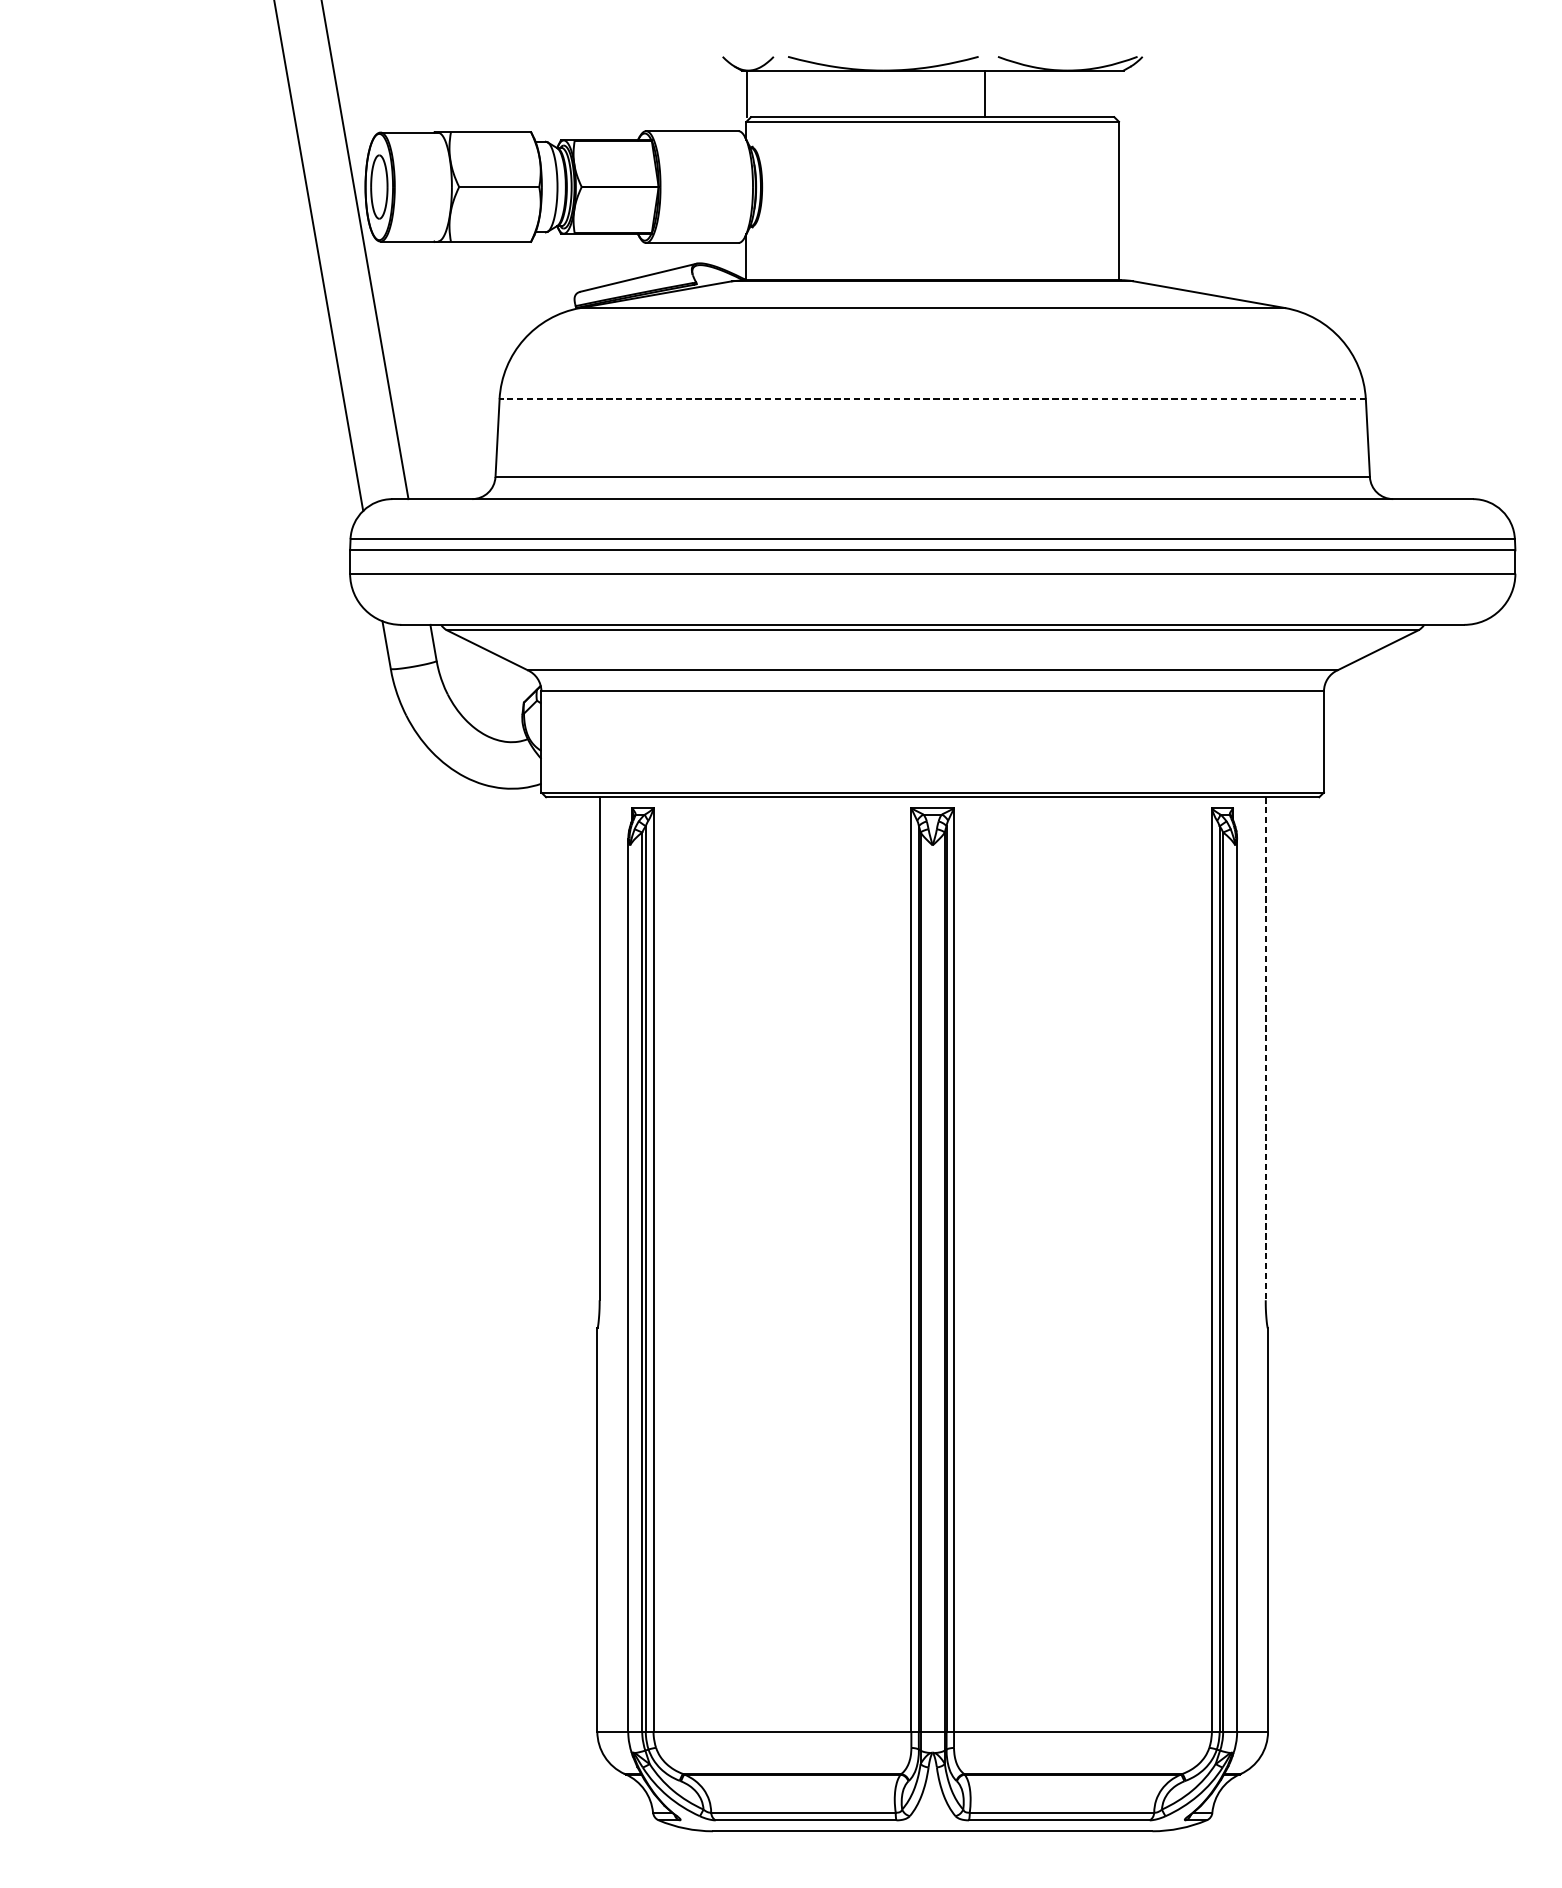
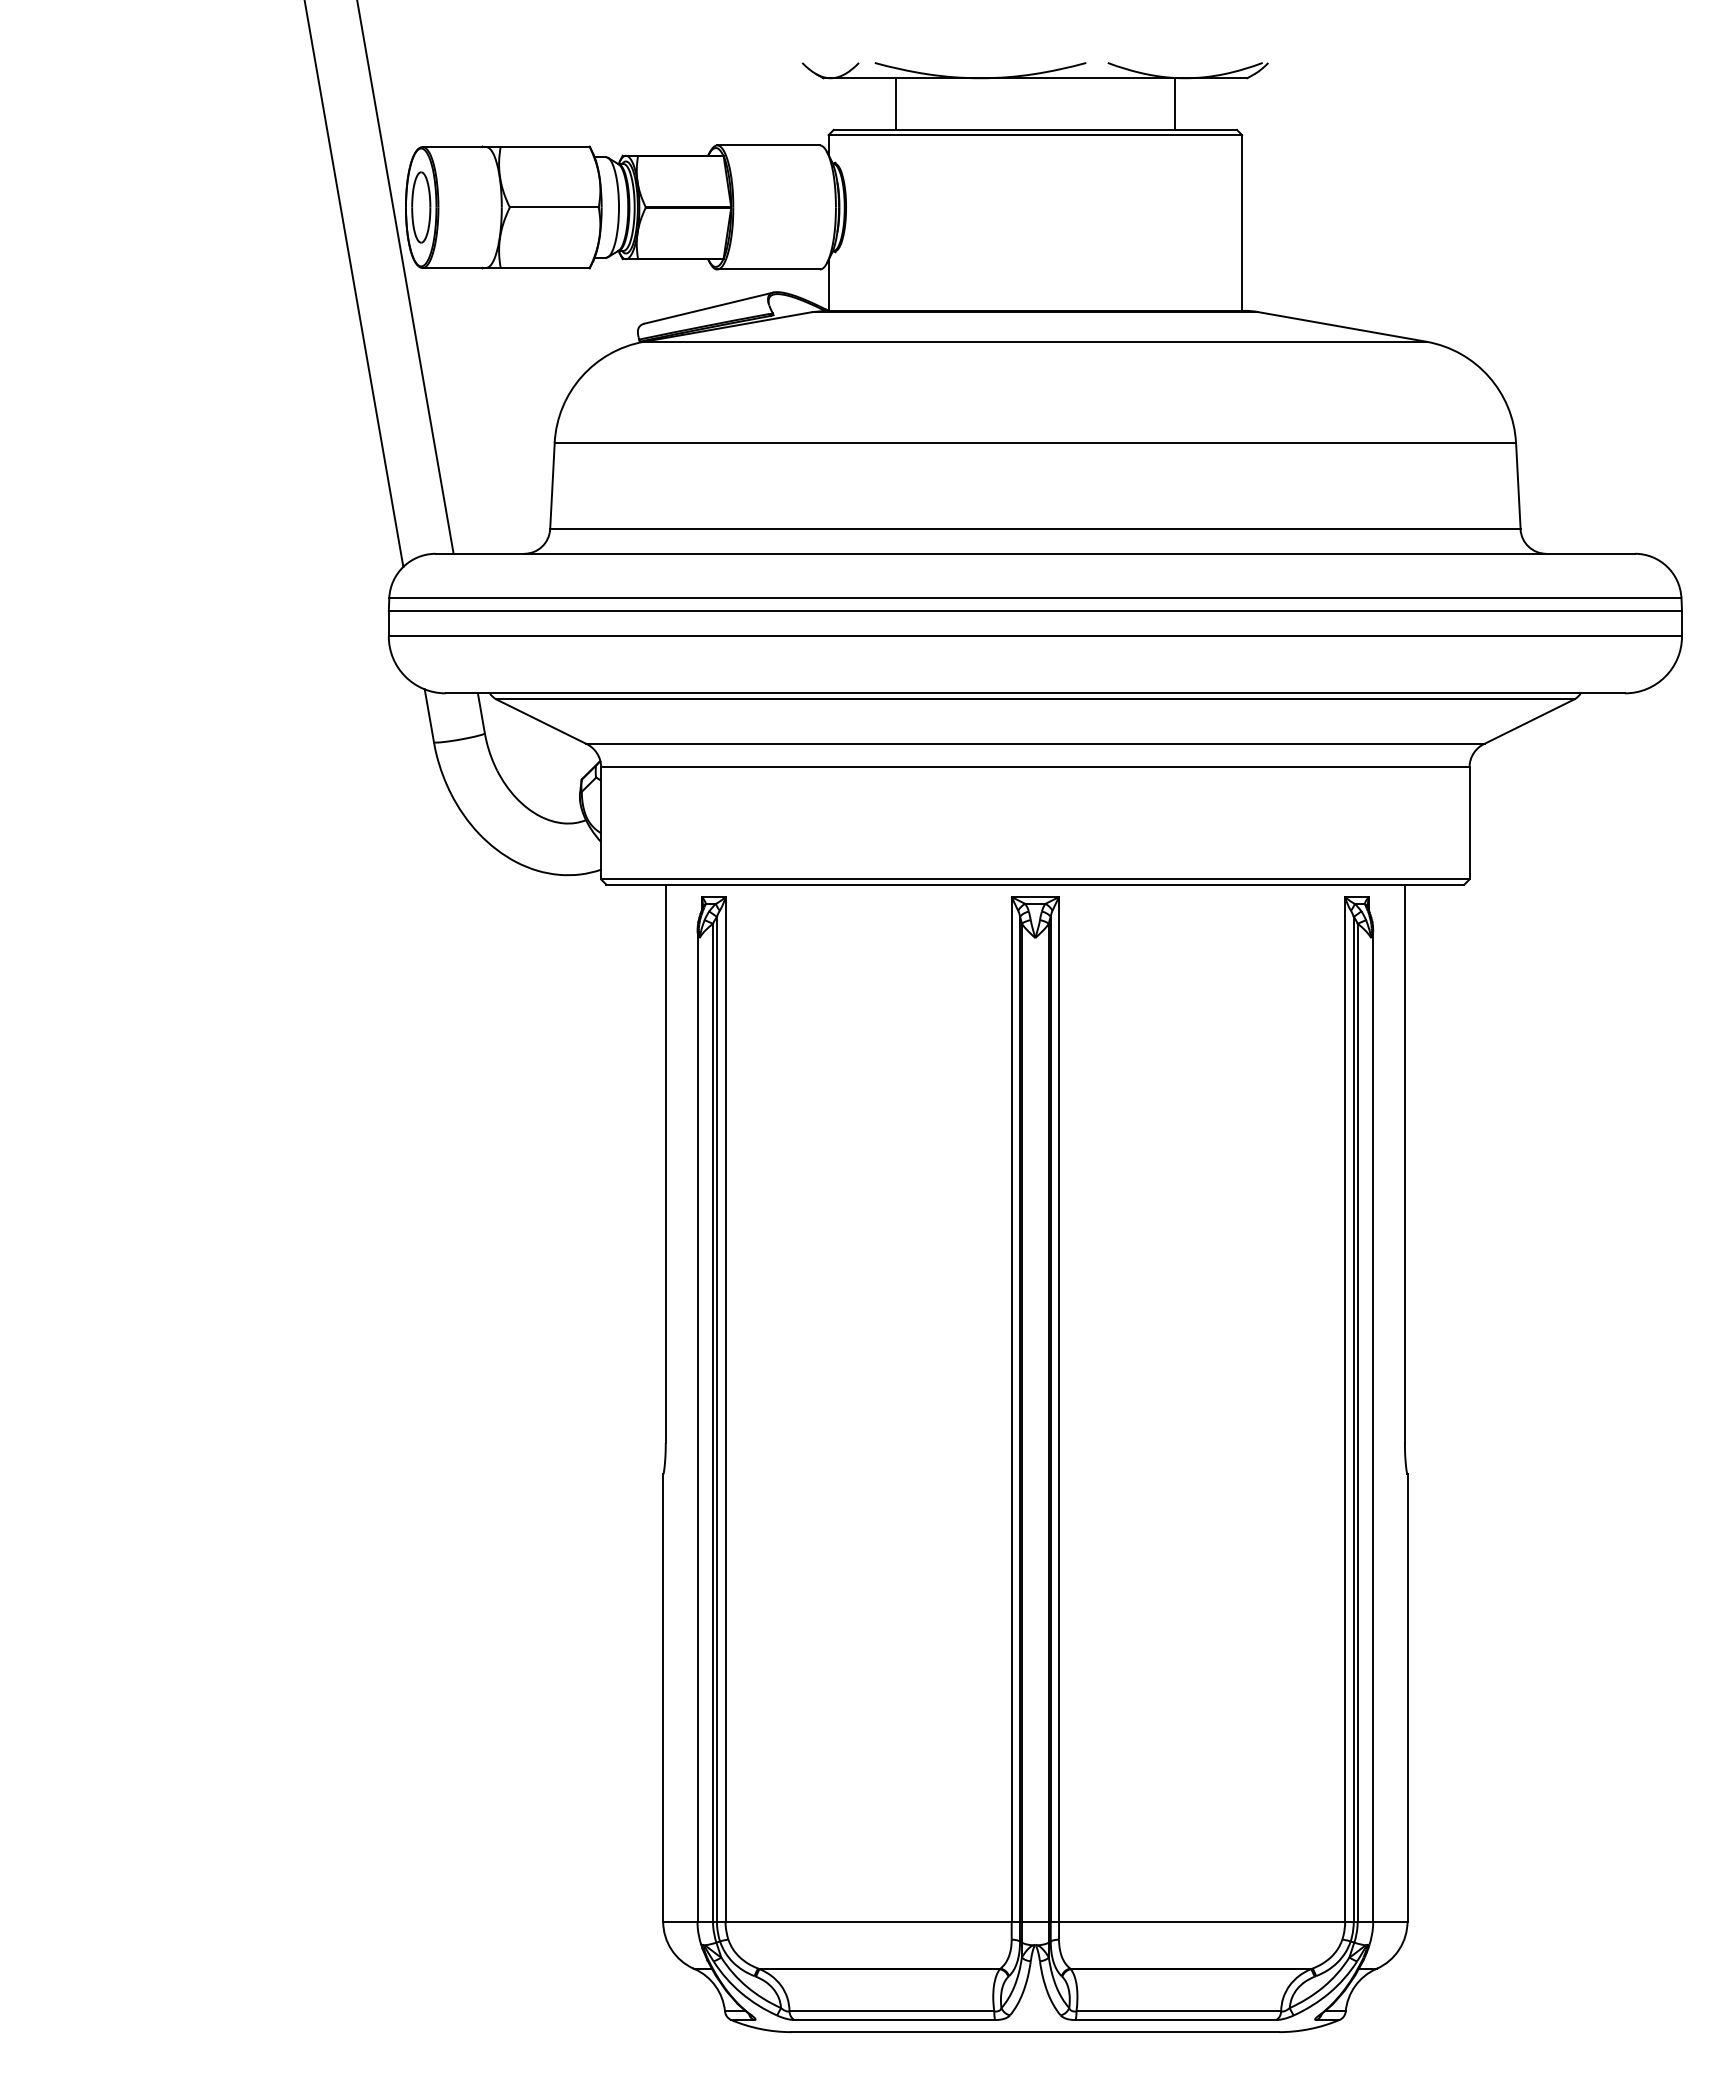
line: (747, 93) -> (896, 103), moved
line: (985, 93) -> (1174, 103), moved
line: (932, 398) -> (1035, 442), dashed -> solid
line: (1265, 1049) -> (1404, 1164), dashed -> solid

